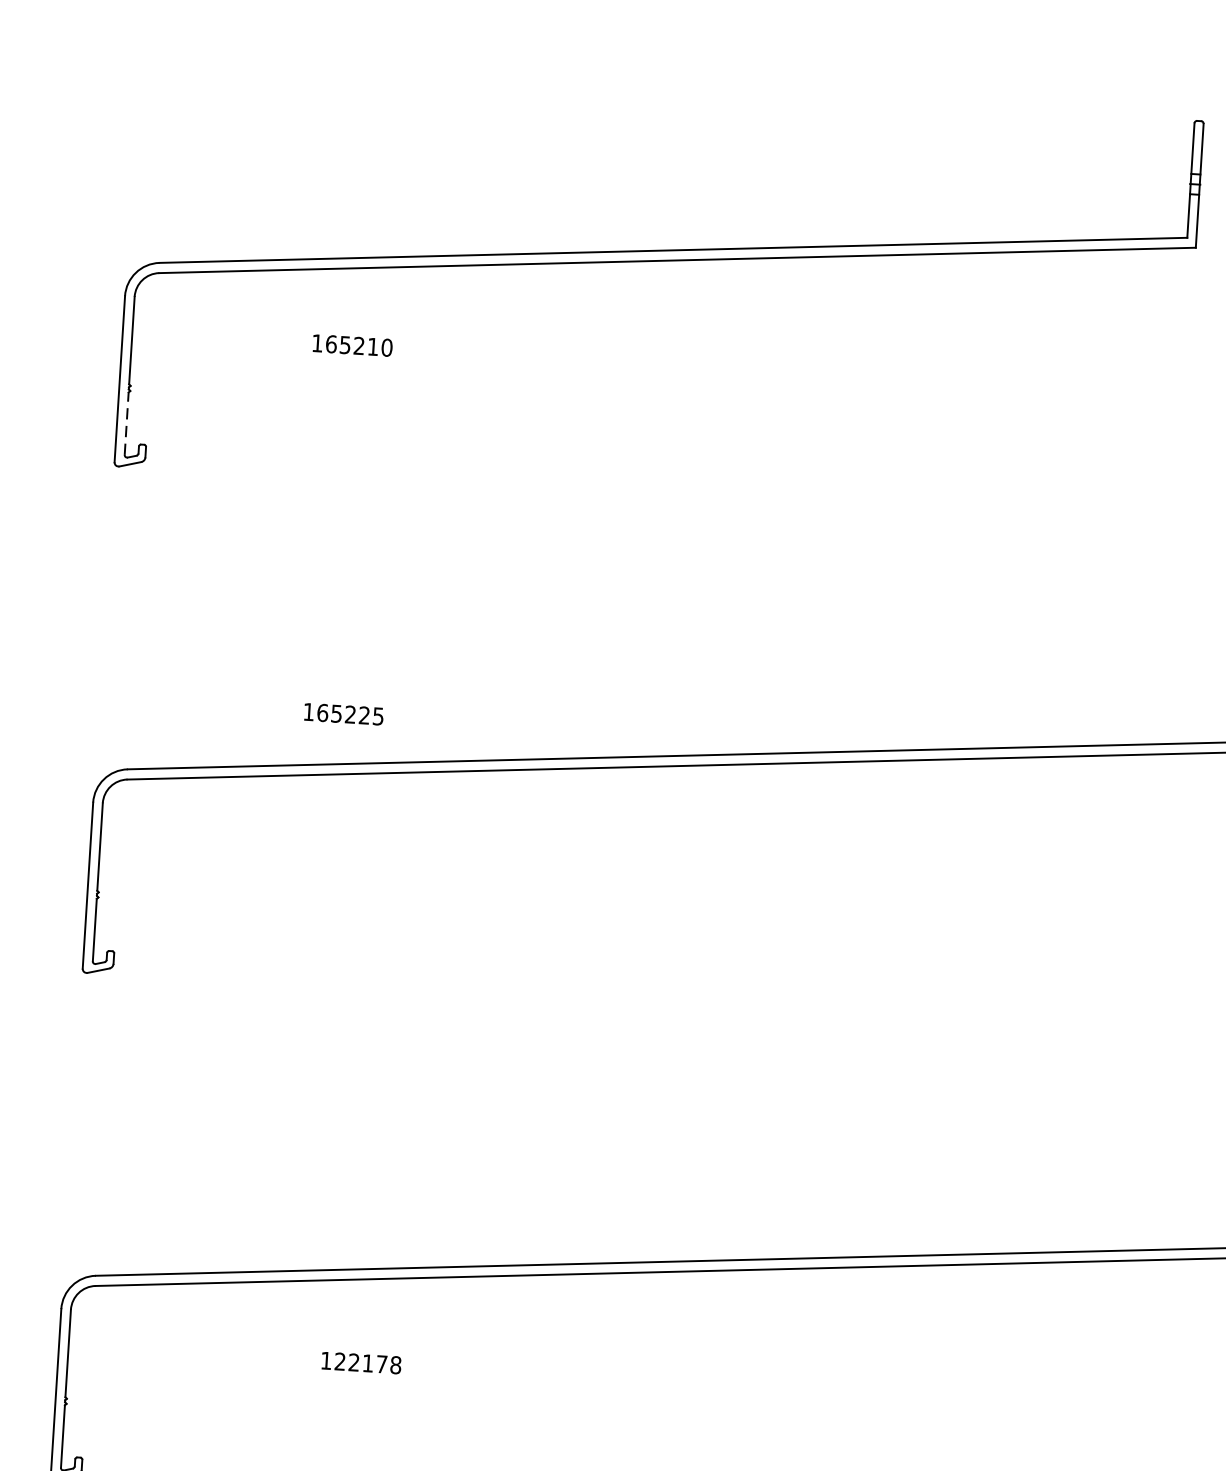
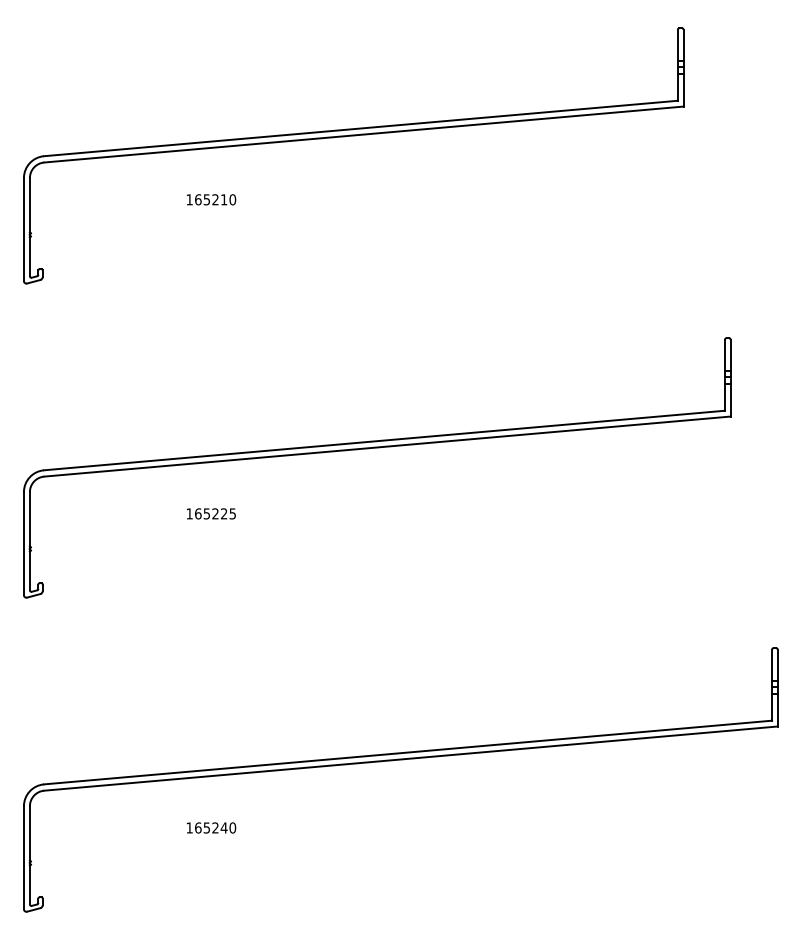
text: (352, 345) -> (211, 199), moved
line: (126, 423) -> (29, 256), dashed -> solid
text: (342, 713) -> (210, 513), moved
text: (368, 1362) -> (215, 827), 122178 -> 165240

